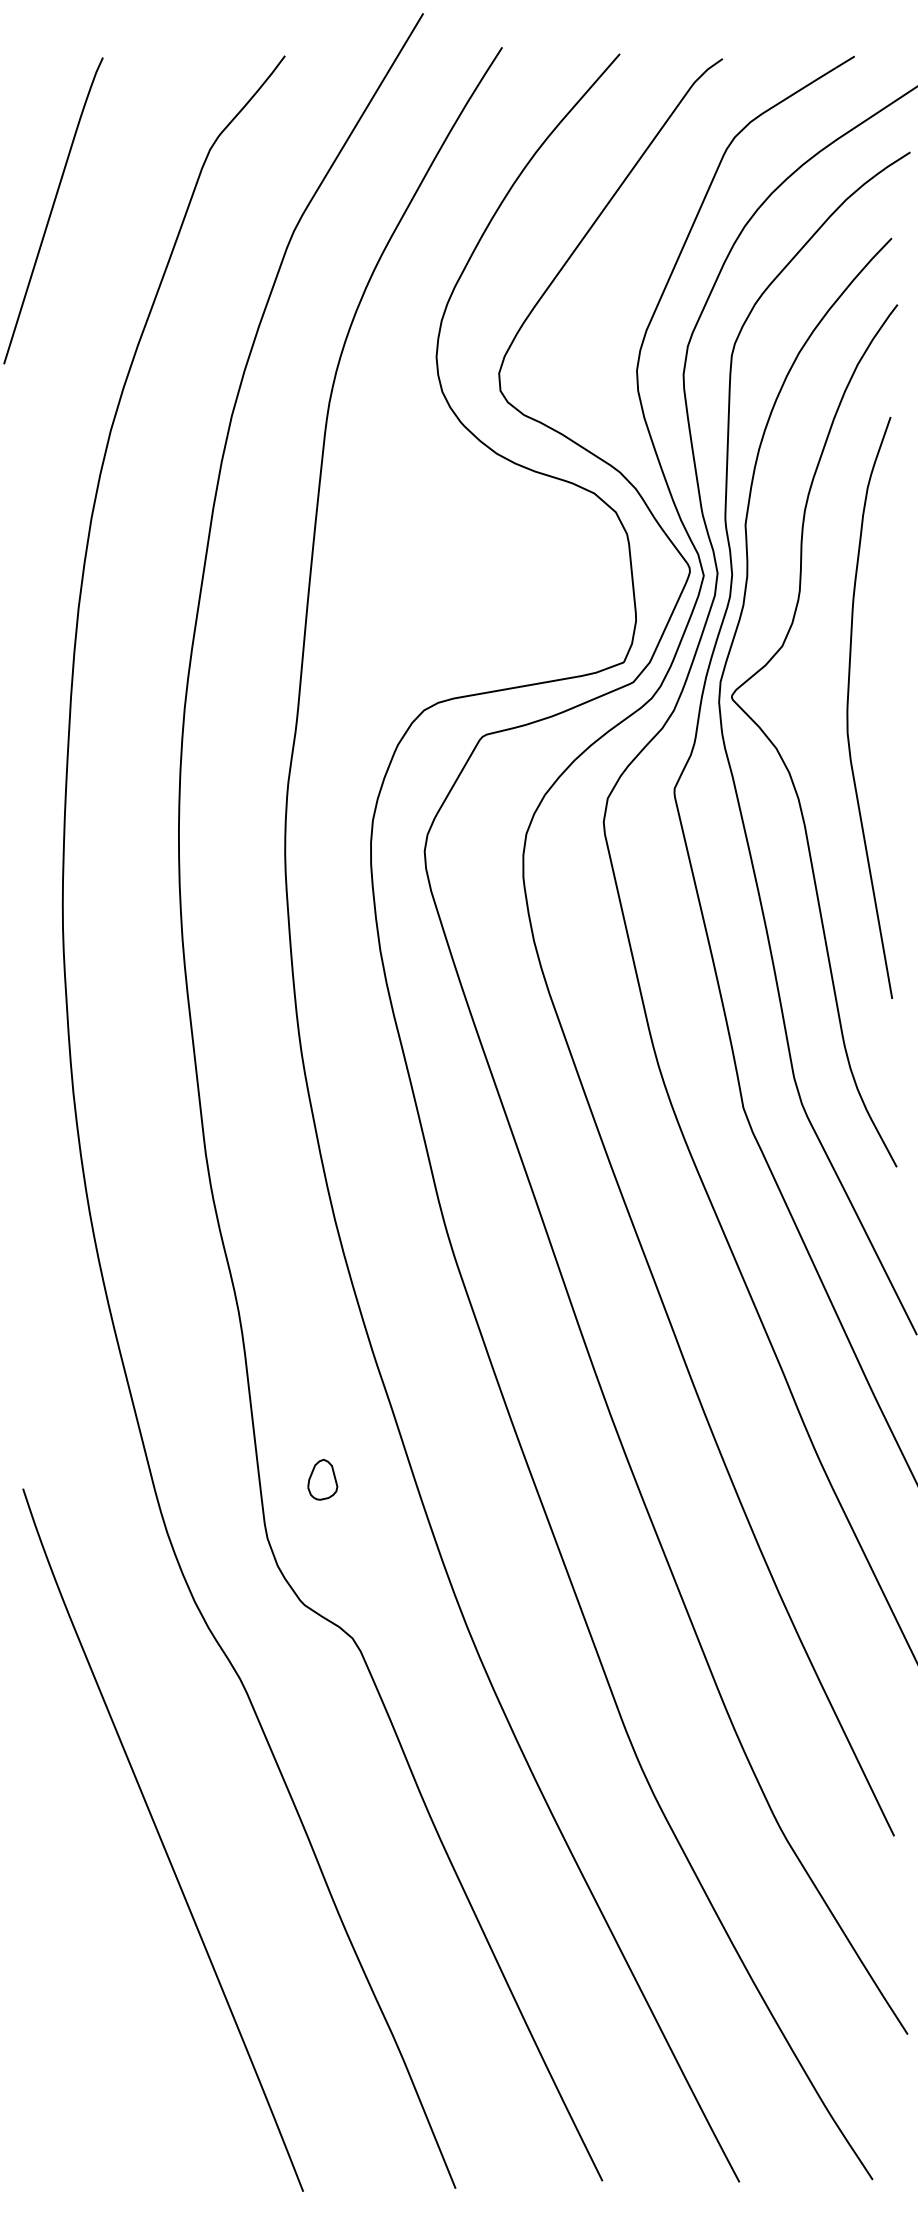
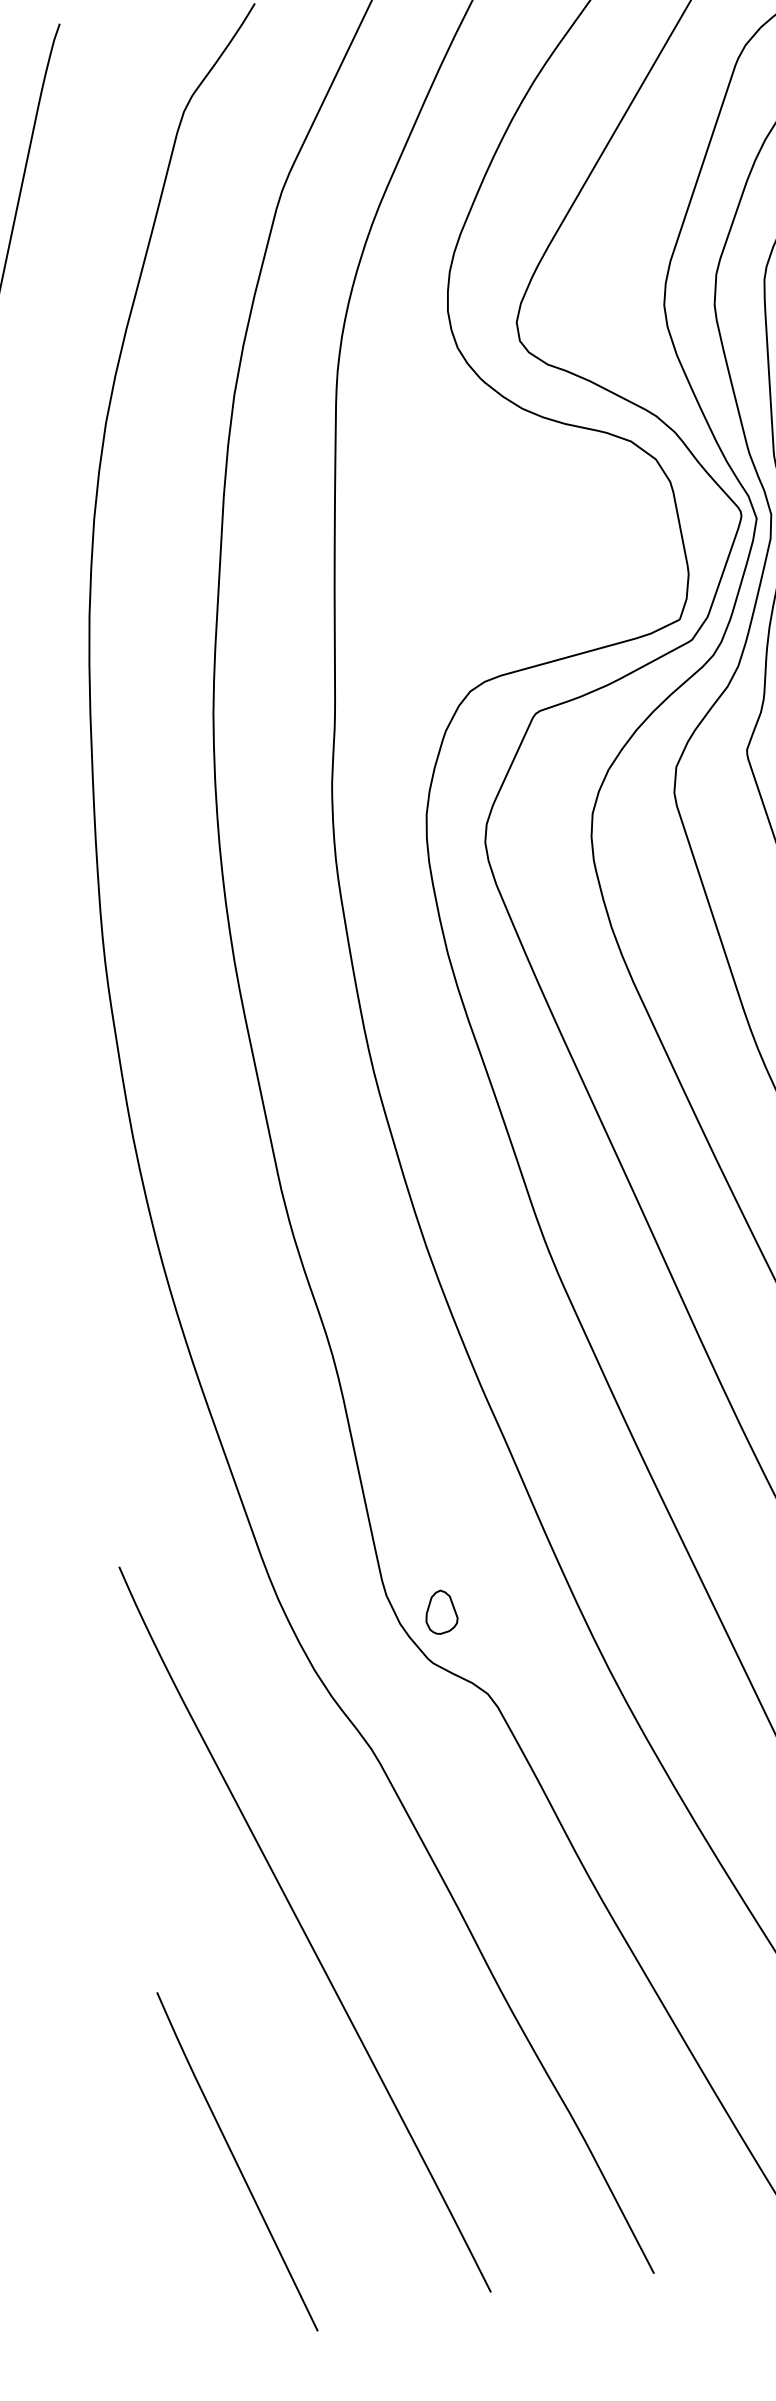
part: (322, 1479) -> (440, 1611), moved
curve: (79, 2048) -> (236, 2161), added

